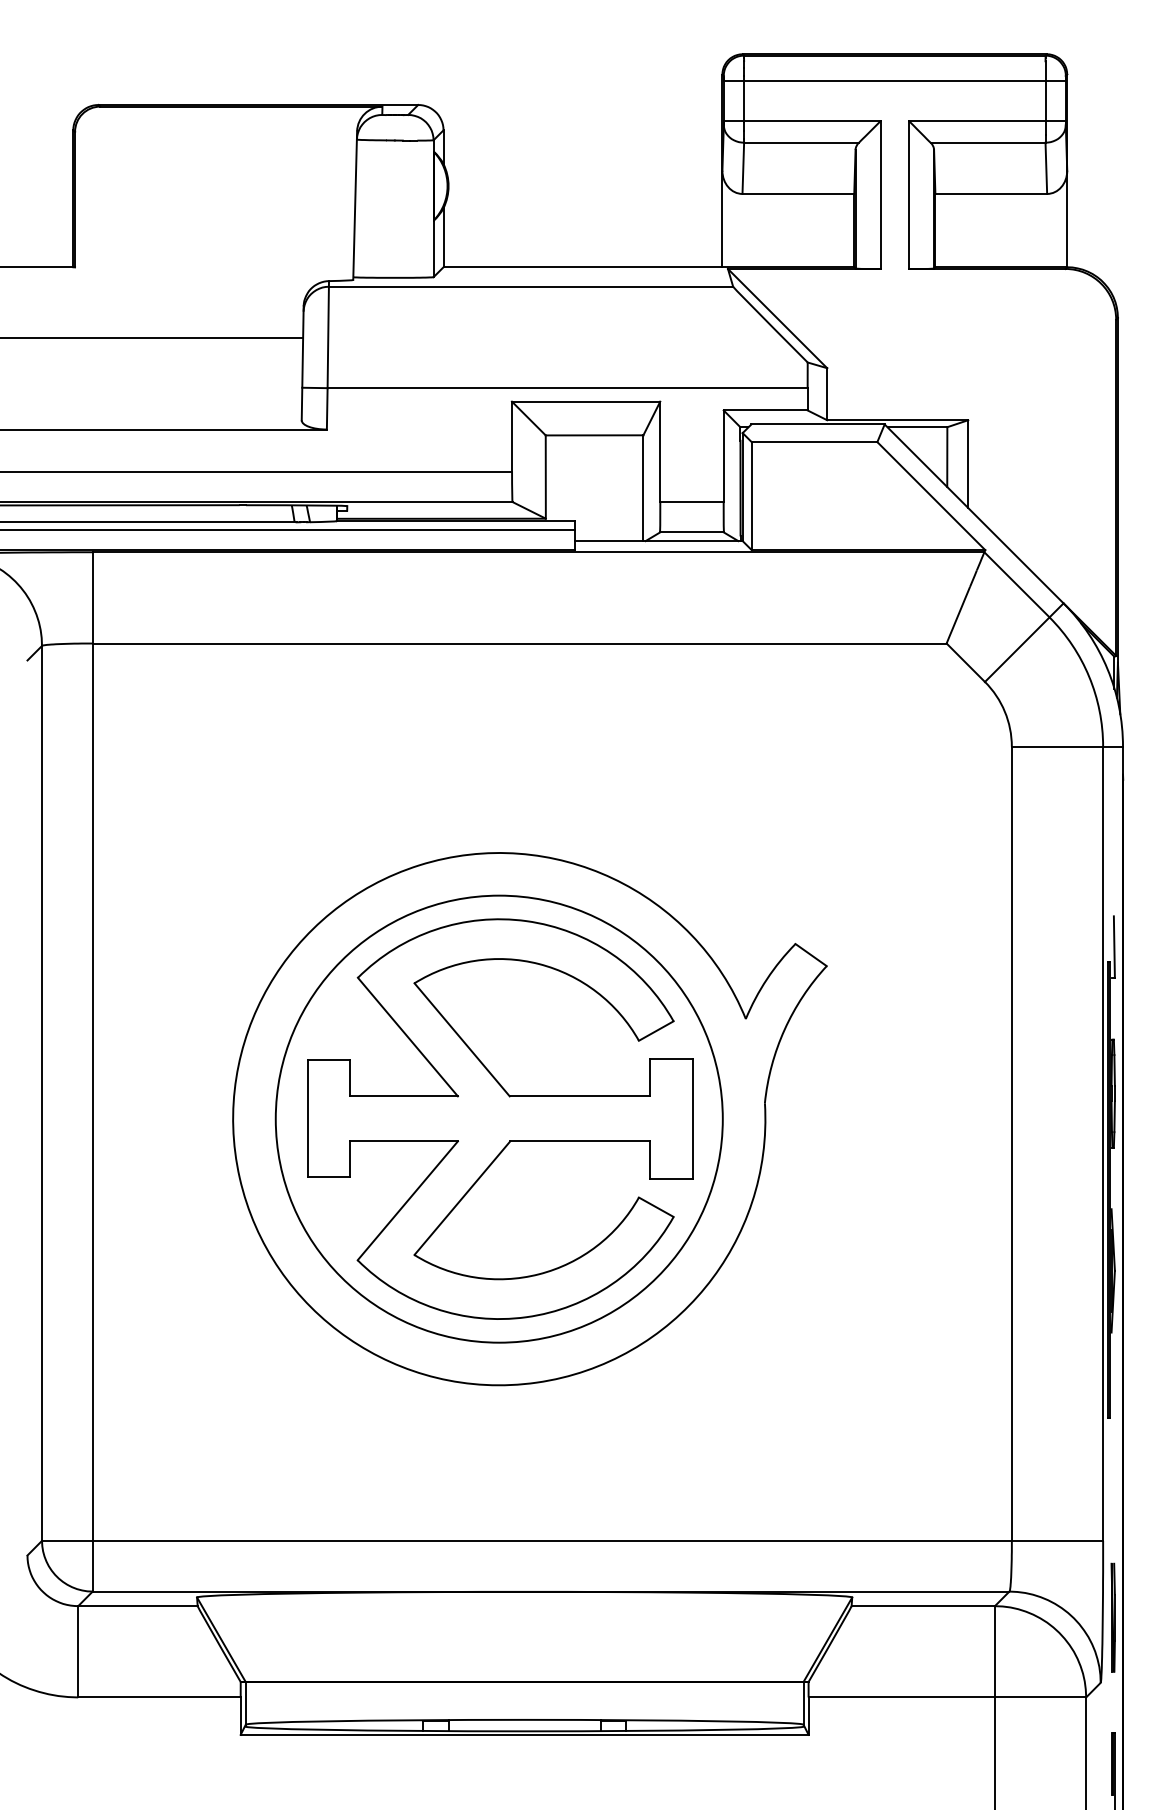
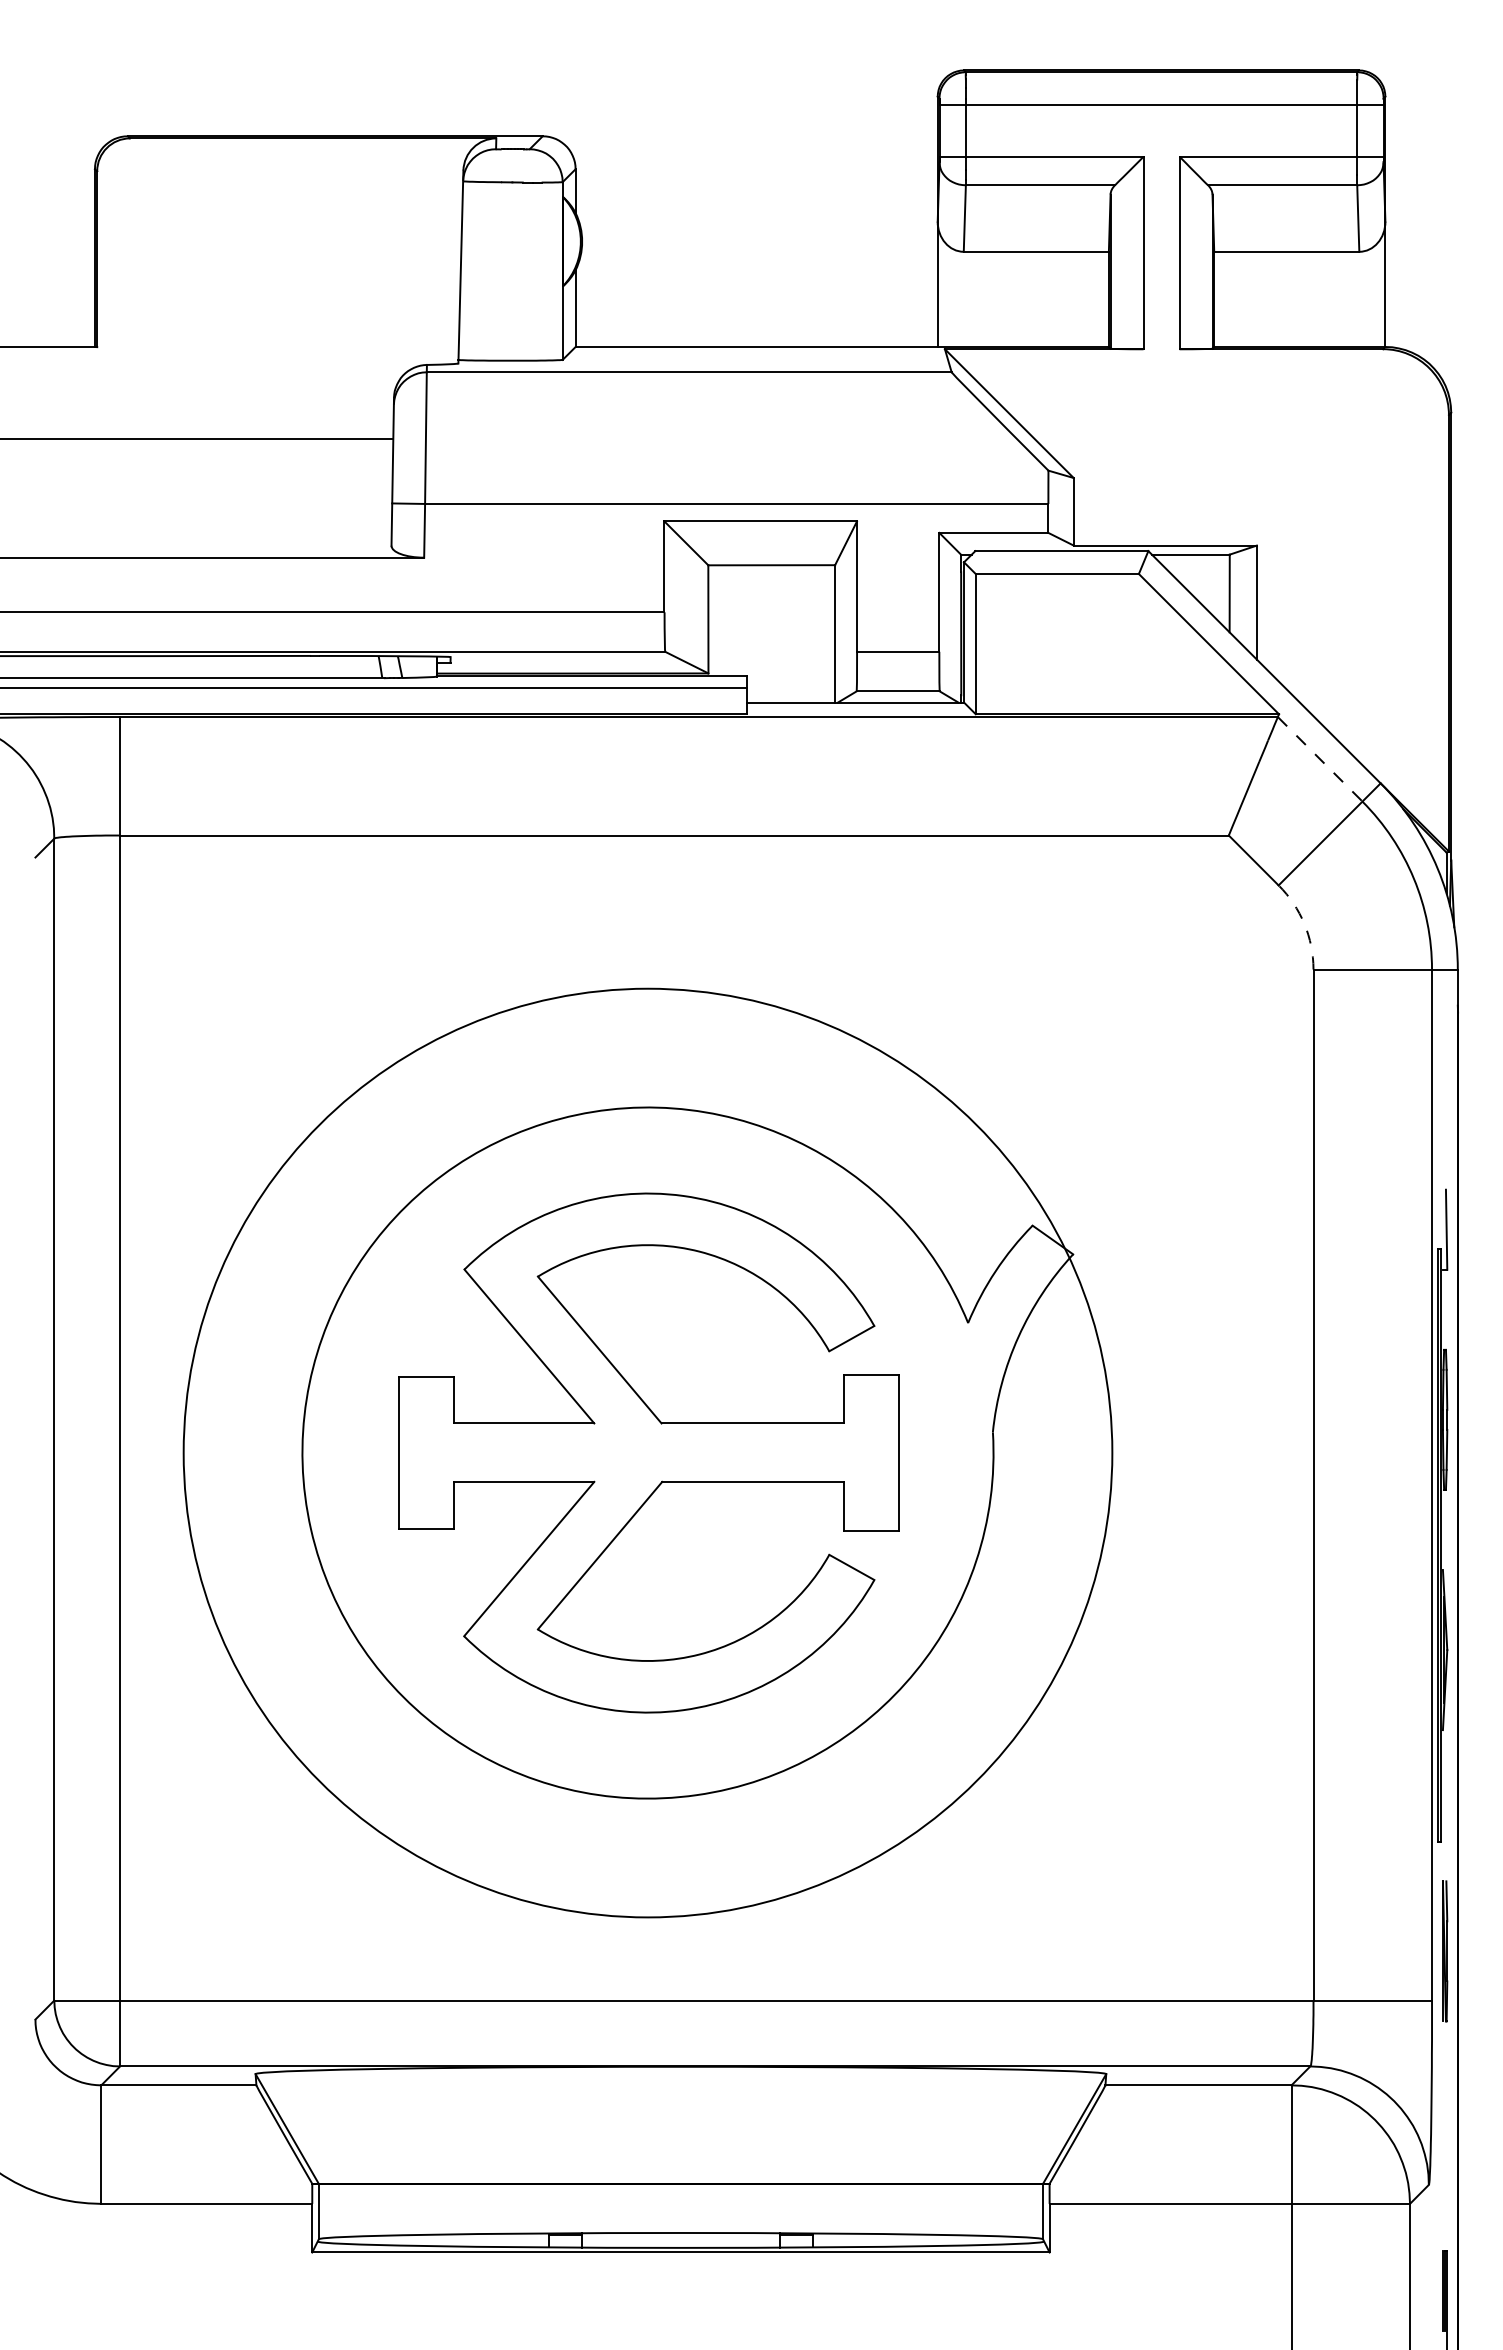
line: (1017, 584) -> (1320, 759), solid -> dashed
arc: (1004, 712) -> (1304, 924), solid -> dashed
circle: (498, 1118) -> (647, 1452), size x1.6
part: (1113, 1617) -> (1445, 1951), moved

